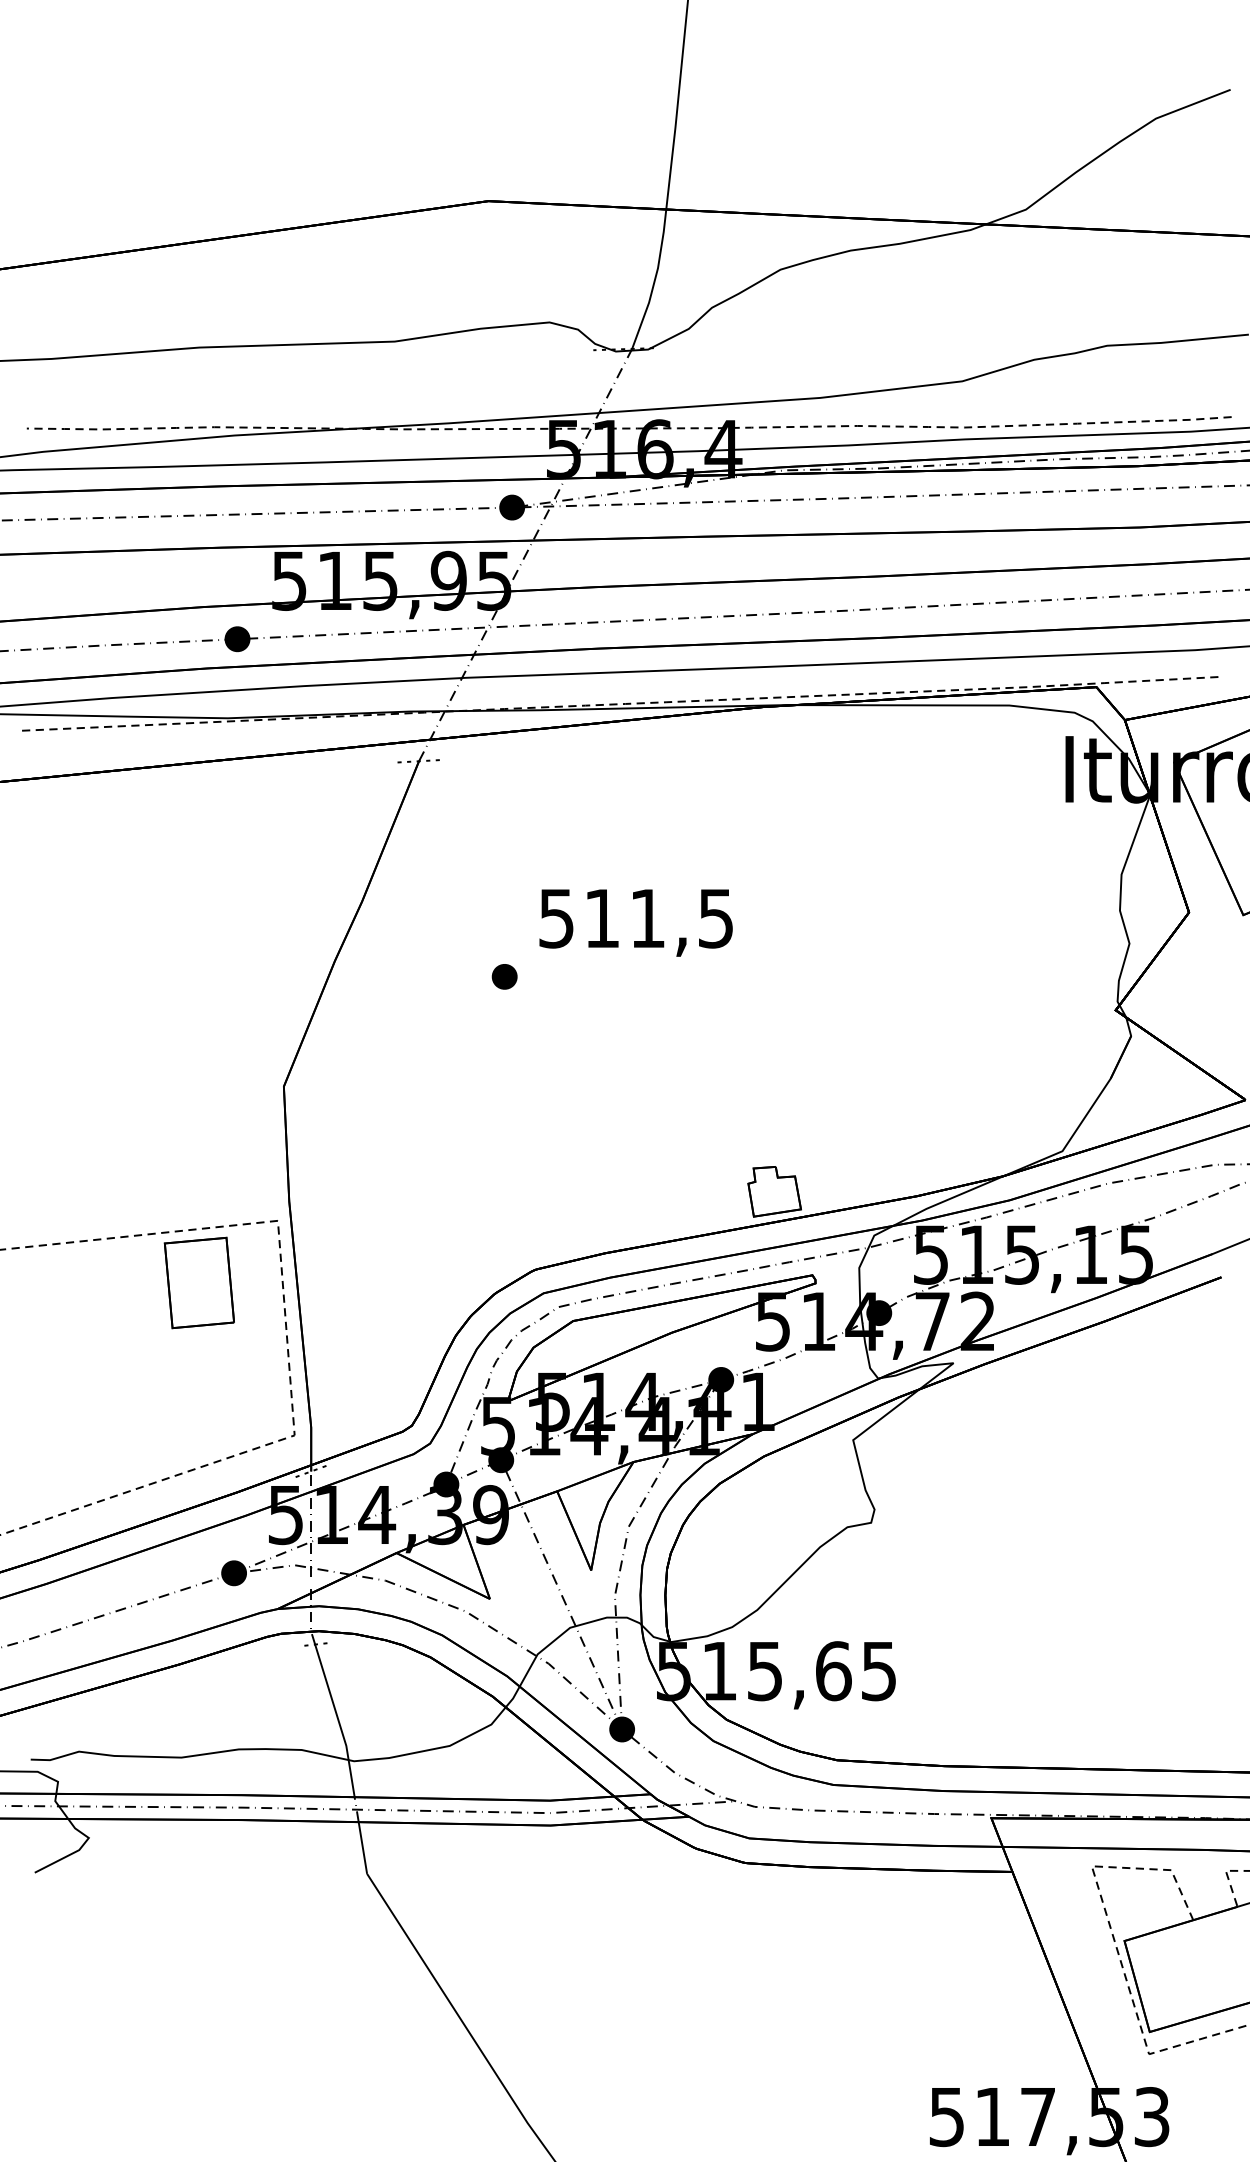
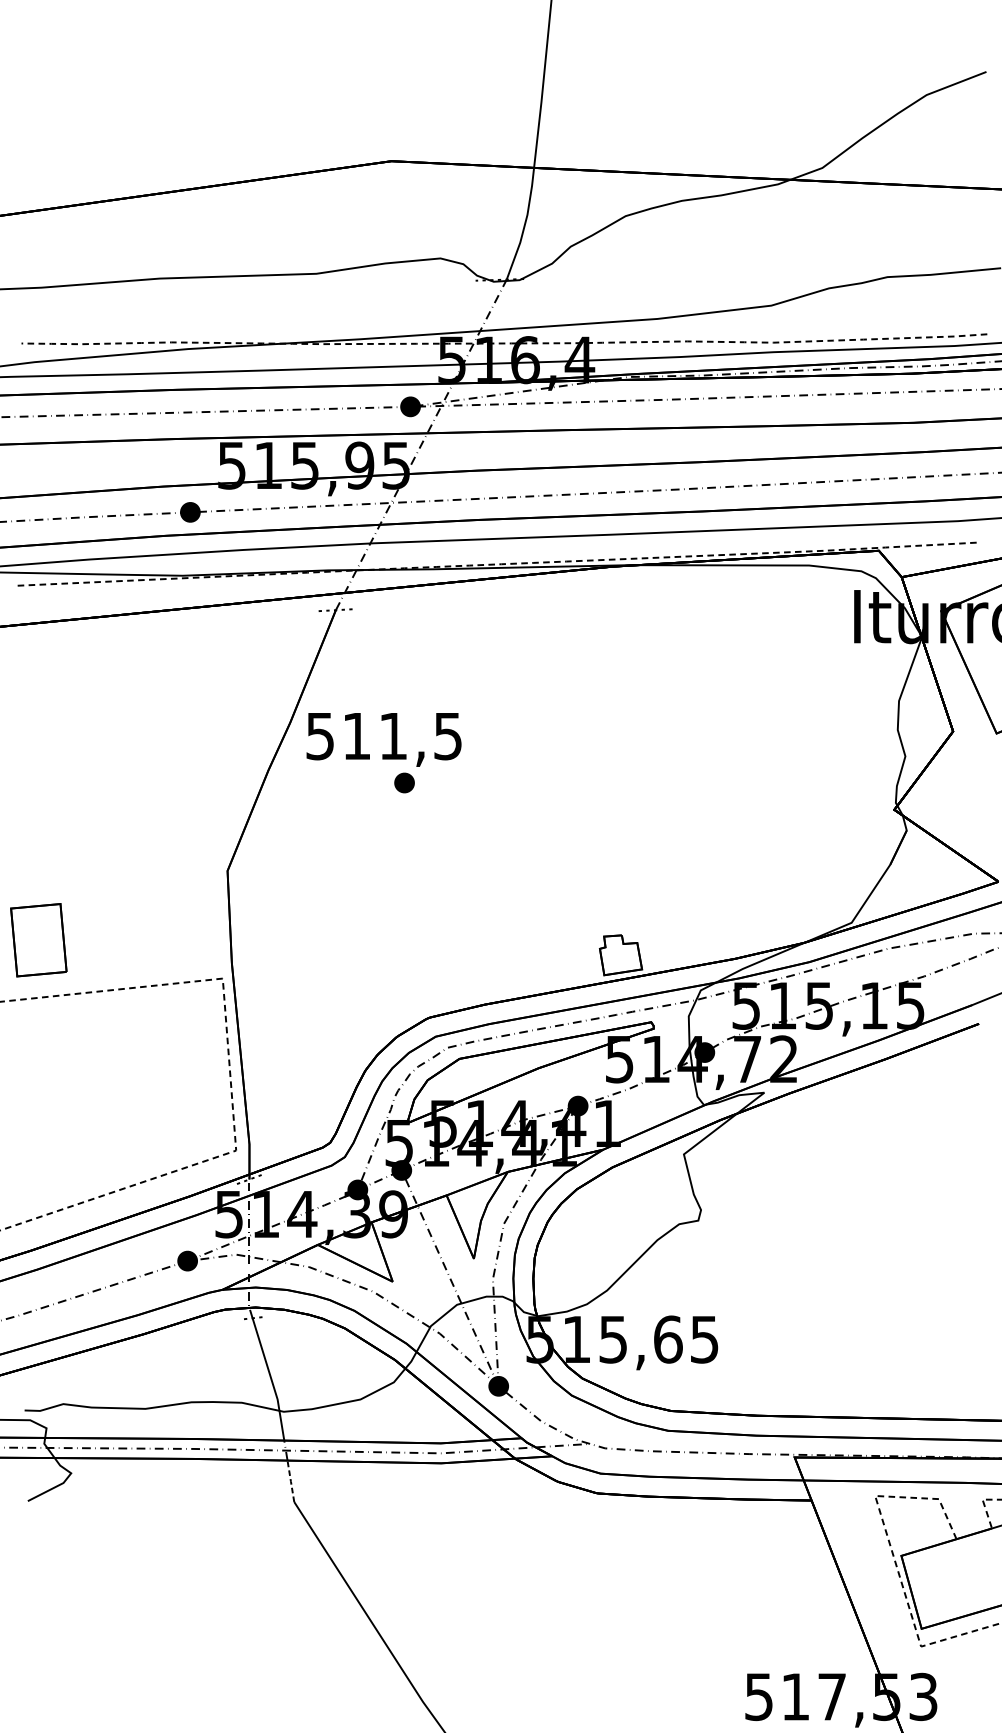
text: (635, 922) -> (383, 739), moved
part: (198, 1282) -> (38, 939), moved
line: (363, 1848) -> (291, 1481), solid -> dashed

